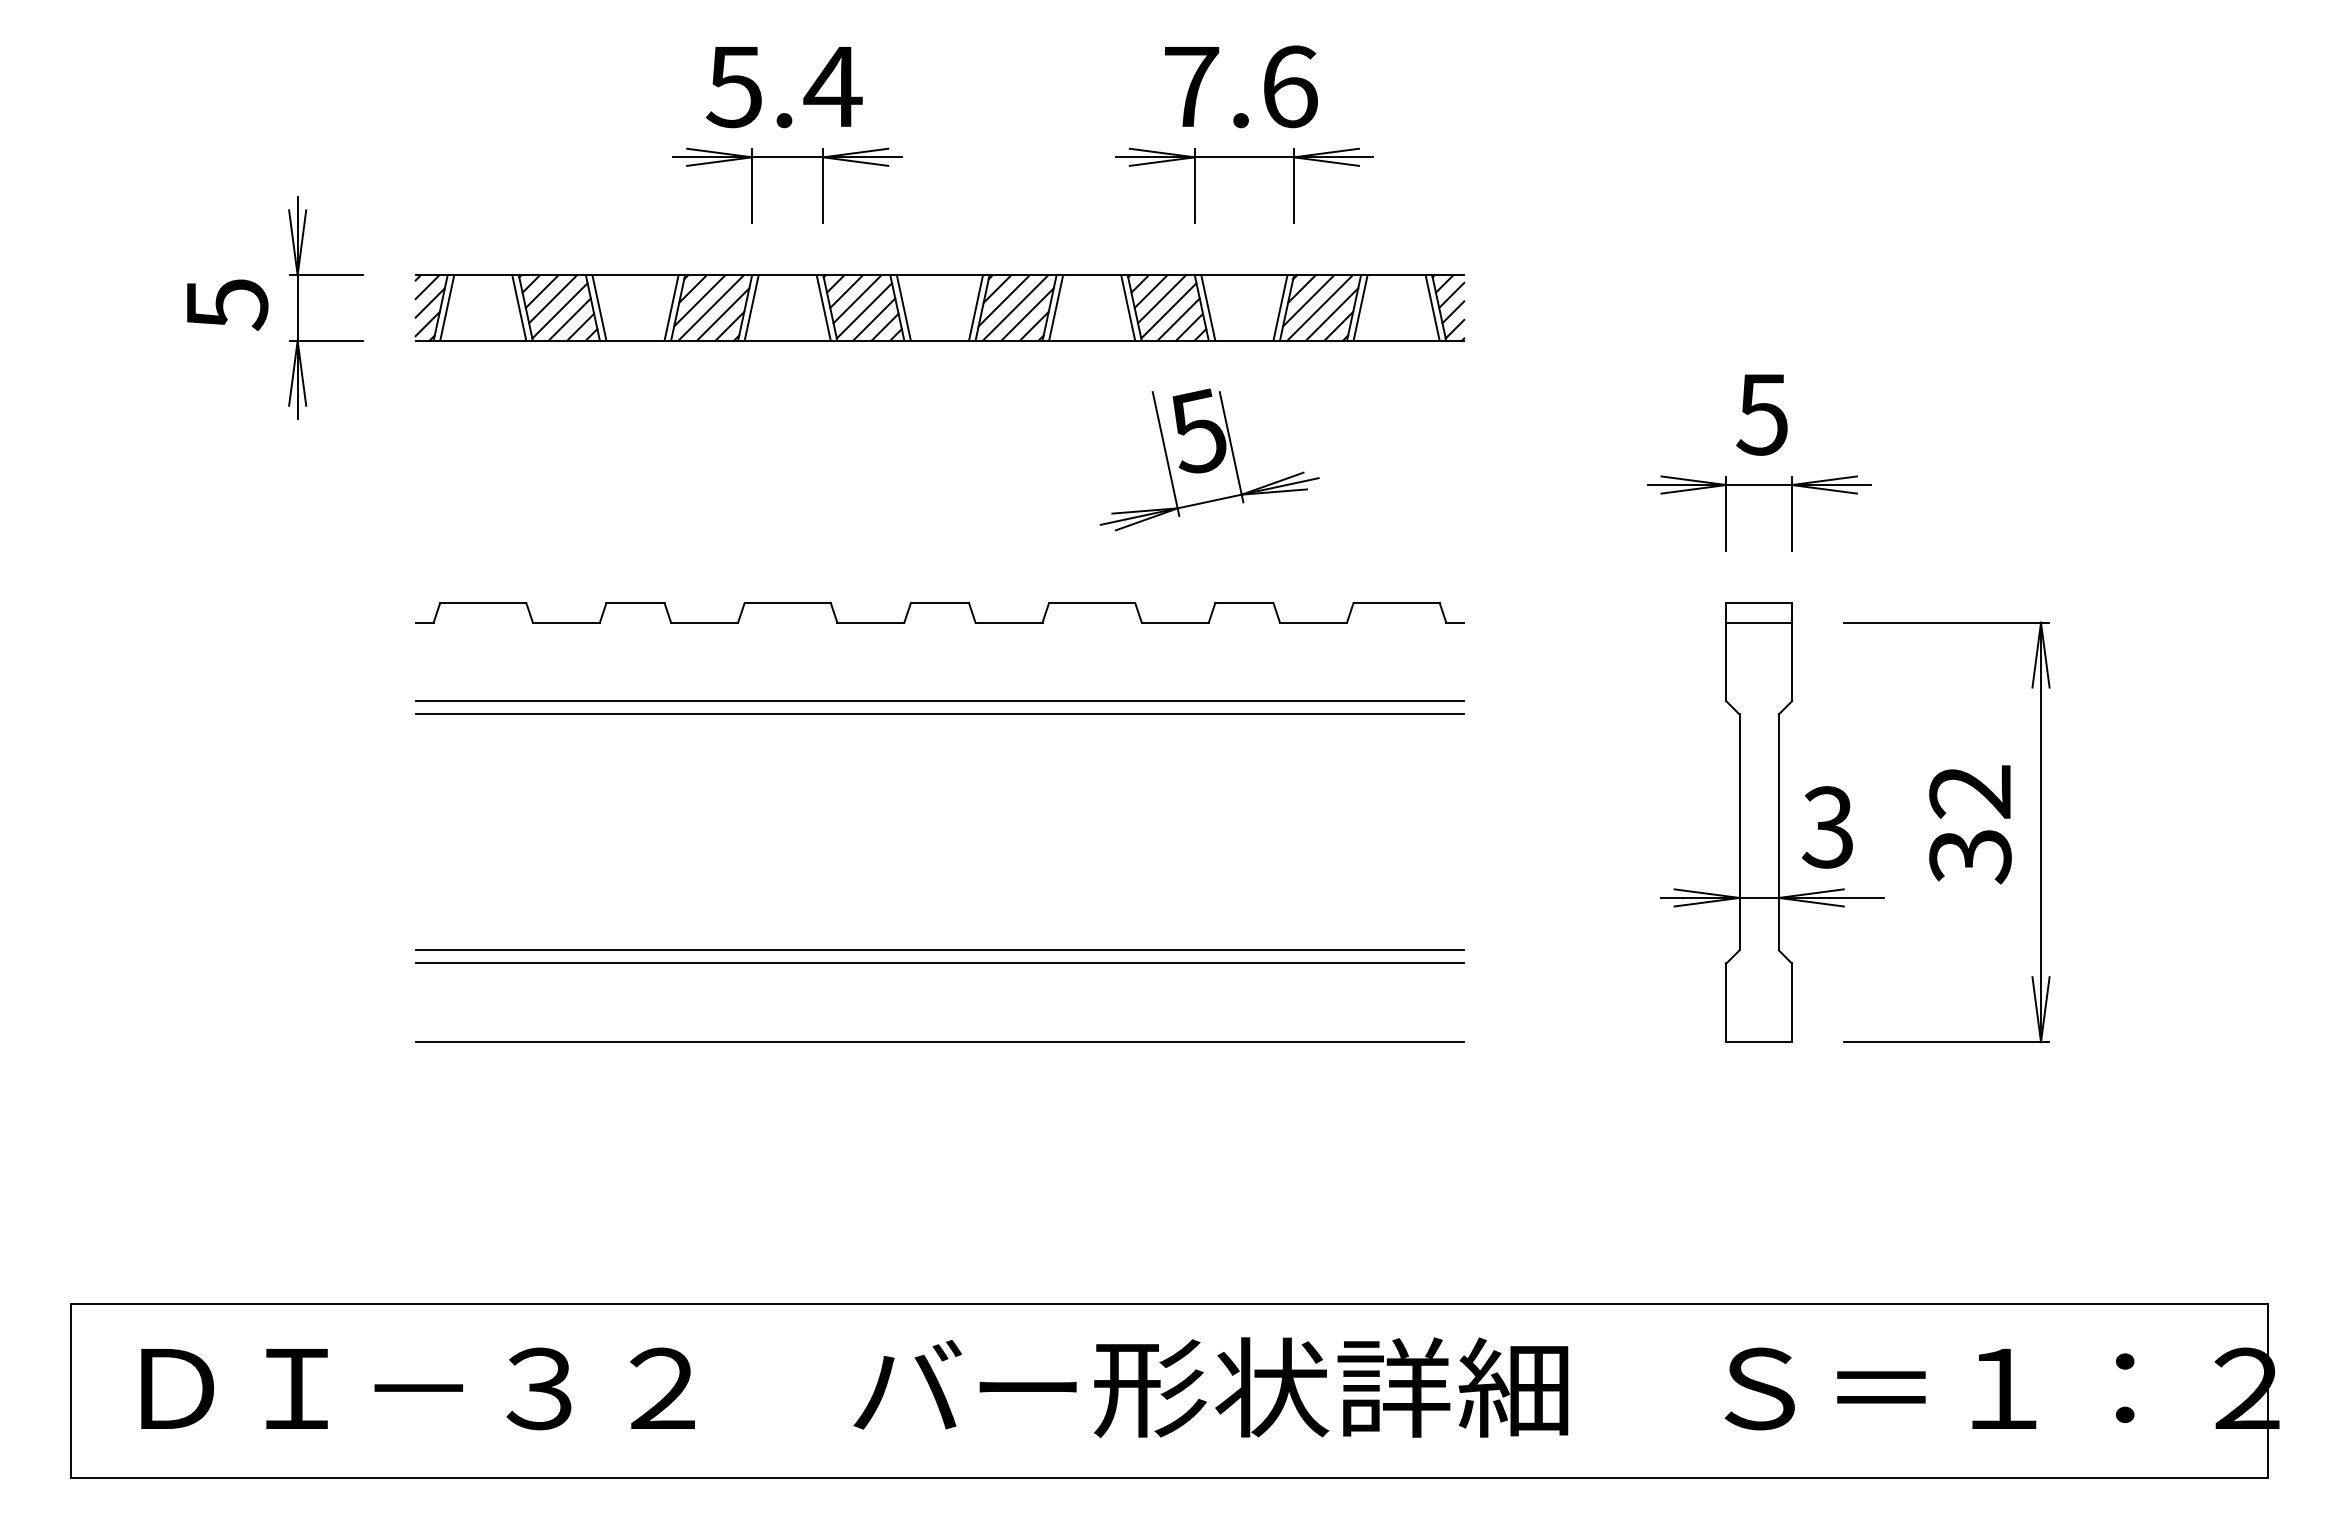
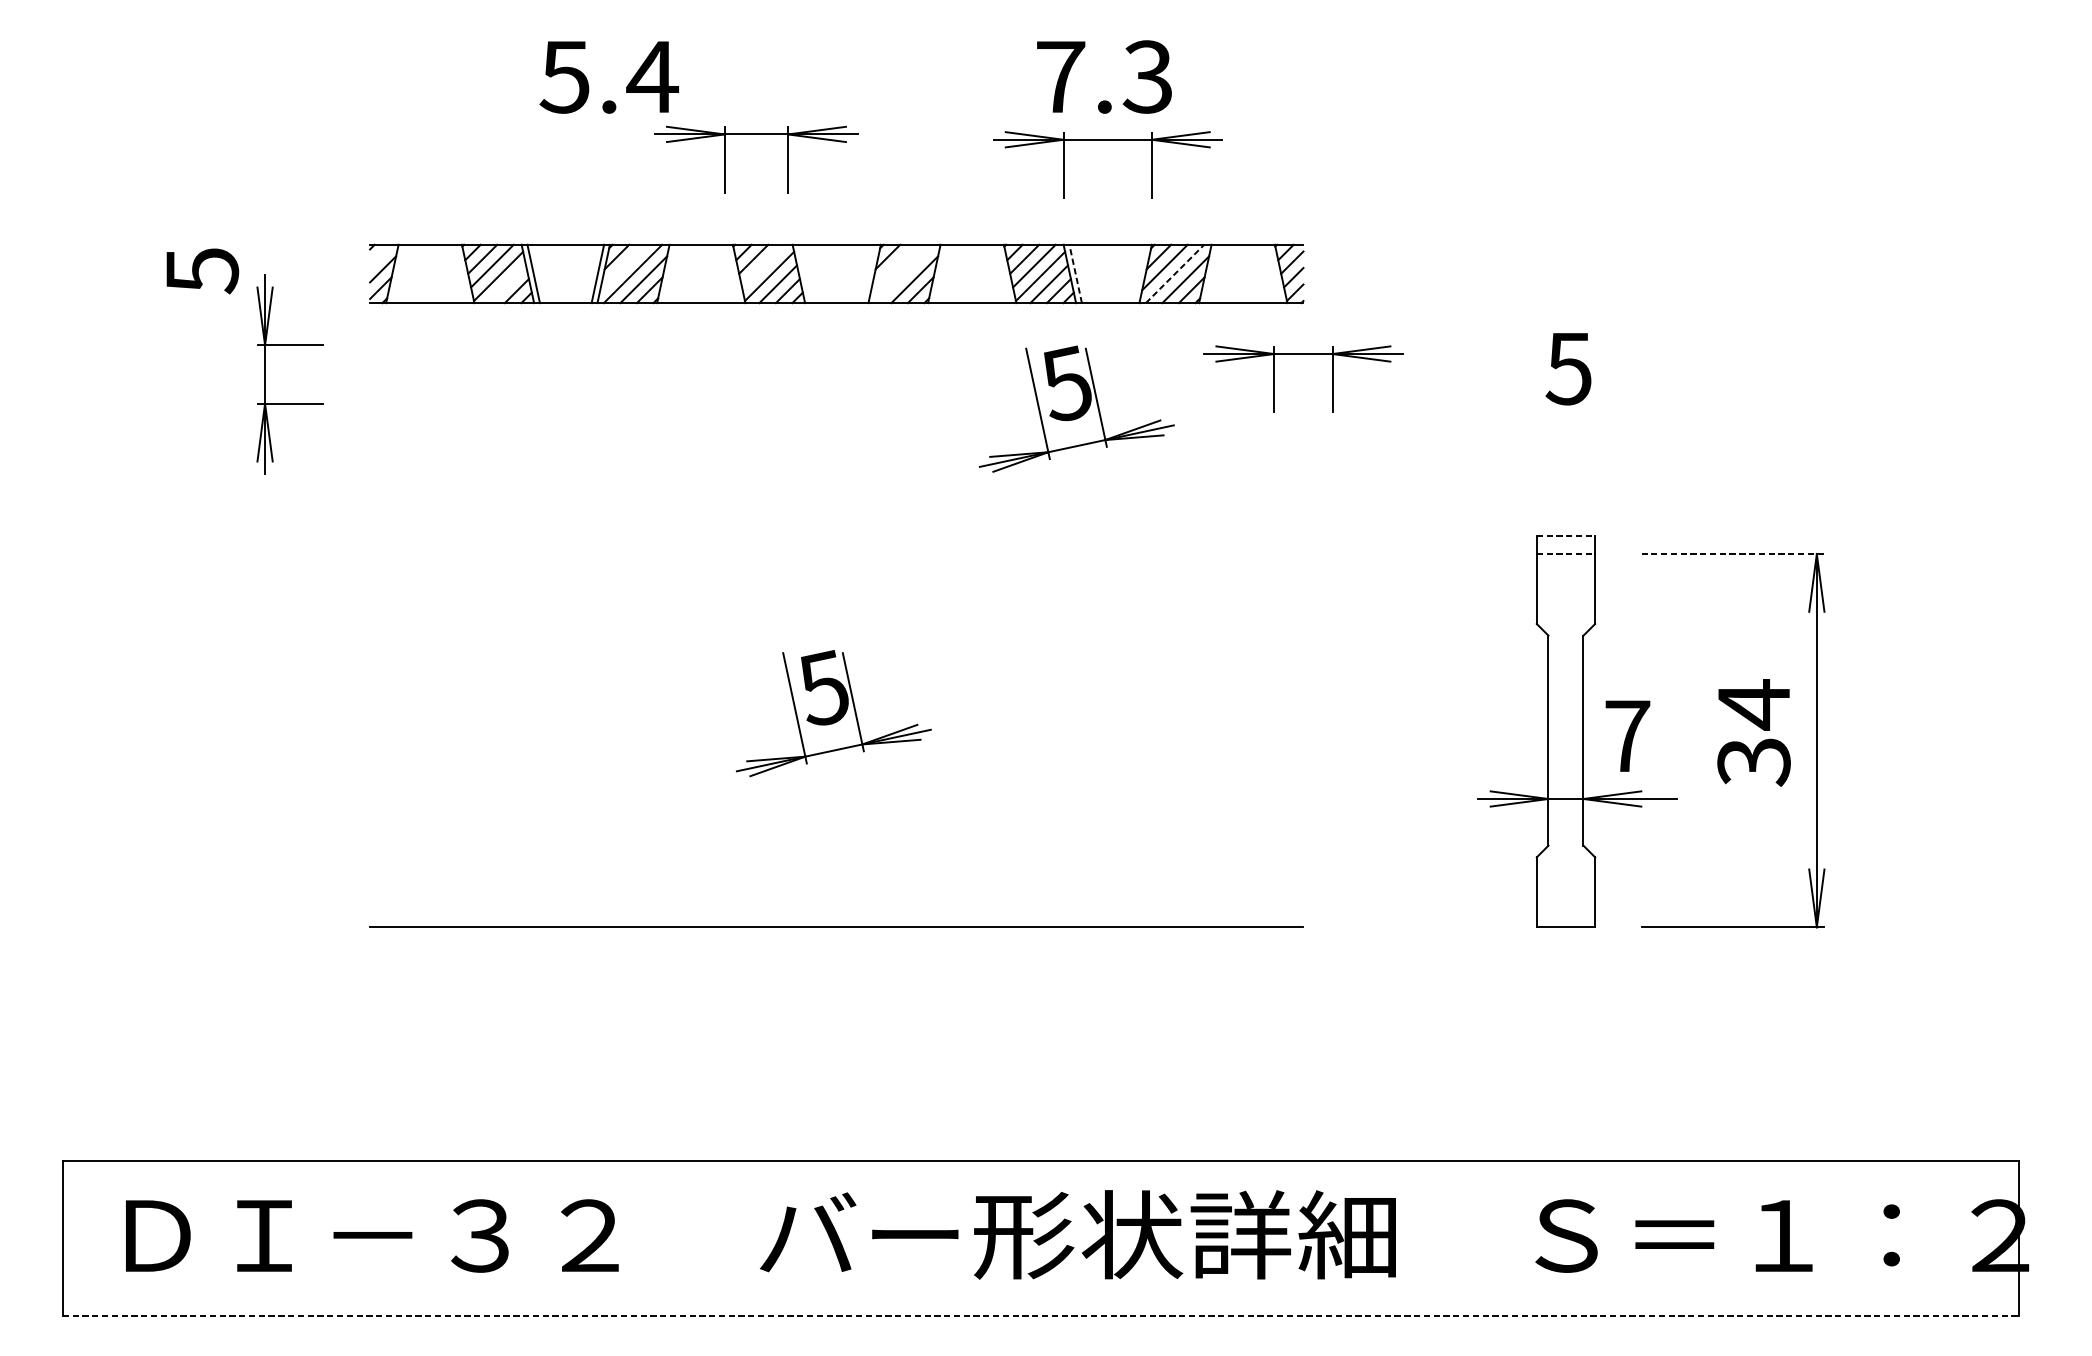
text: (1289, 86) -> (1147, 76), 7.6 -> 7.3
text: (784, 87) -> (609, 77), moved
part: (787, 157) -> (756, 134), moved
line: (427, 287) -> (380, 255), removed
line: (857, 299) -> (763, 266), removed
line: (699, 300) -> (622, 267), removed
line: (1003, 300) -> (893, 267), removed
part: (298, 307) -> (265, 374), moved
line: (447, 307) -> (398, 273), removed
line: (519, 307) -> (462, 273), removed
line: (751, 307) -> (669, 273), removed
line: (823, 307) -> (733, 273), removed
line: (903, 307) -> (804, 273), removed
line: (975, 307) -> (868, 273), removed
line: (1015, 307) -> (904, 273), removed
line: (1056, 307) -> (940, 273), removed
line: (1128, 307) -> (1004, 273), removed
line: (1280, 307) -> (1139, 273), removed
line: (1320, 307) -> (1175, 273), solid -> dashed
line: (1360, 307) -> (1211, 273), removed
line: (1432, 307) -> (1275, 273), removed
line: (1208, 308) -> (1075, 274), solid -> dashed
line: (569, 319) -> (507, 284), removed
part: (1759, 485) -> (1303, 354), moved
part: (939, 603) -> (836, 536), removed
line: (1759, 603) -> (1566, 536), solid -> dashed
line: (1759, 622) -> (1566, 553), solid -> dashed
line: (1946, 622) -> (1732, 553), solid -> dashed
line: (939, 701) -> (836, 624), removed
line: (939, 714) -> (836, 635), removed
text: (1969, 792) -> (1753, 705), 32 -> 34
part: (936, 801) -> (833, 713), added
text: (1827, 827) -> (1626, 736), 3 -> 7
line: (939, 950) -> (836, 845), removed
line: (939, 963) -> (836, 857), removed
line: (1169, 1478) -> (1041, 1315), solid -> dashed

